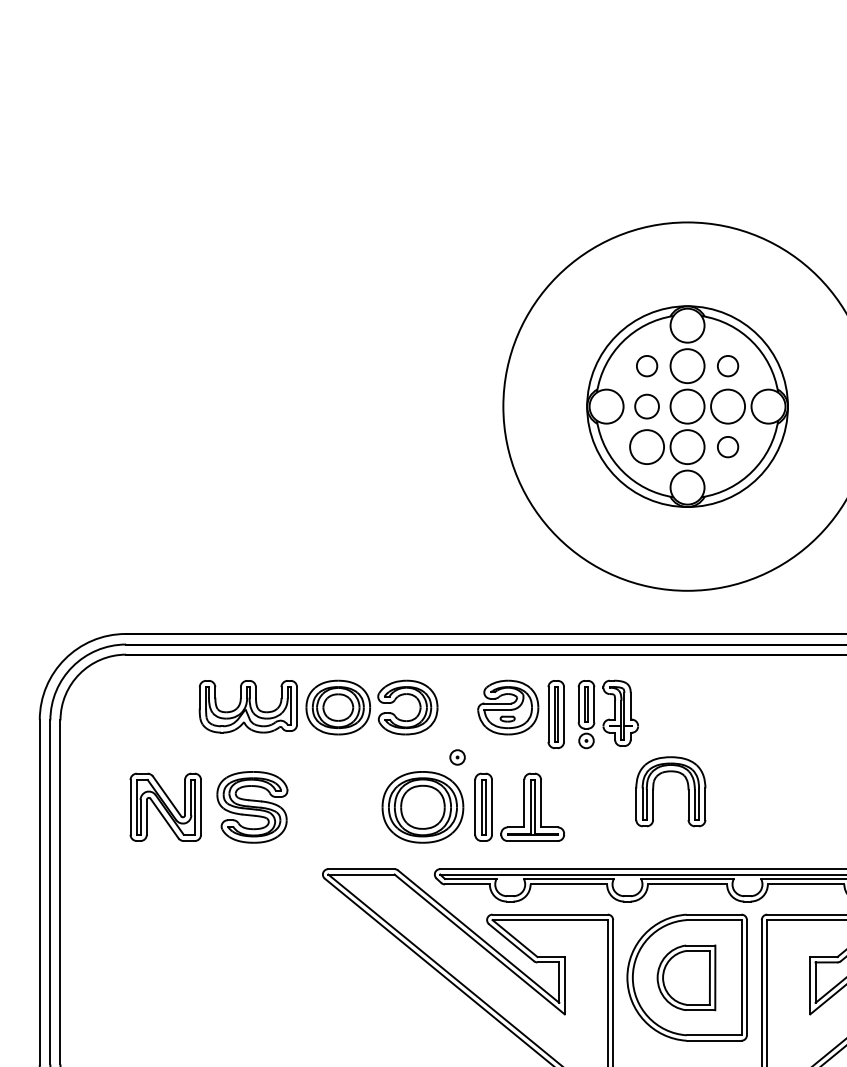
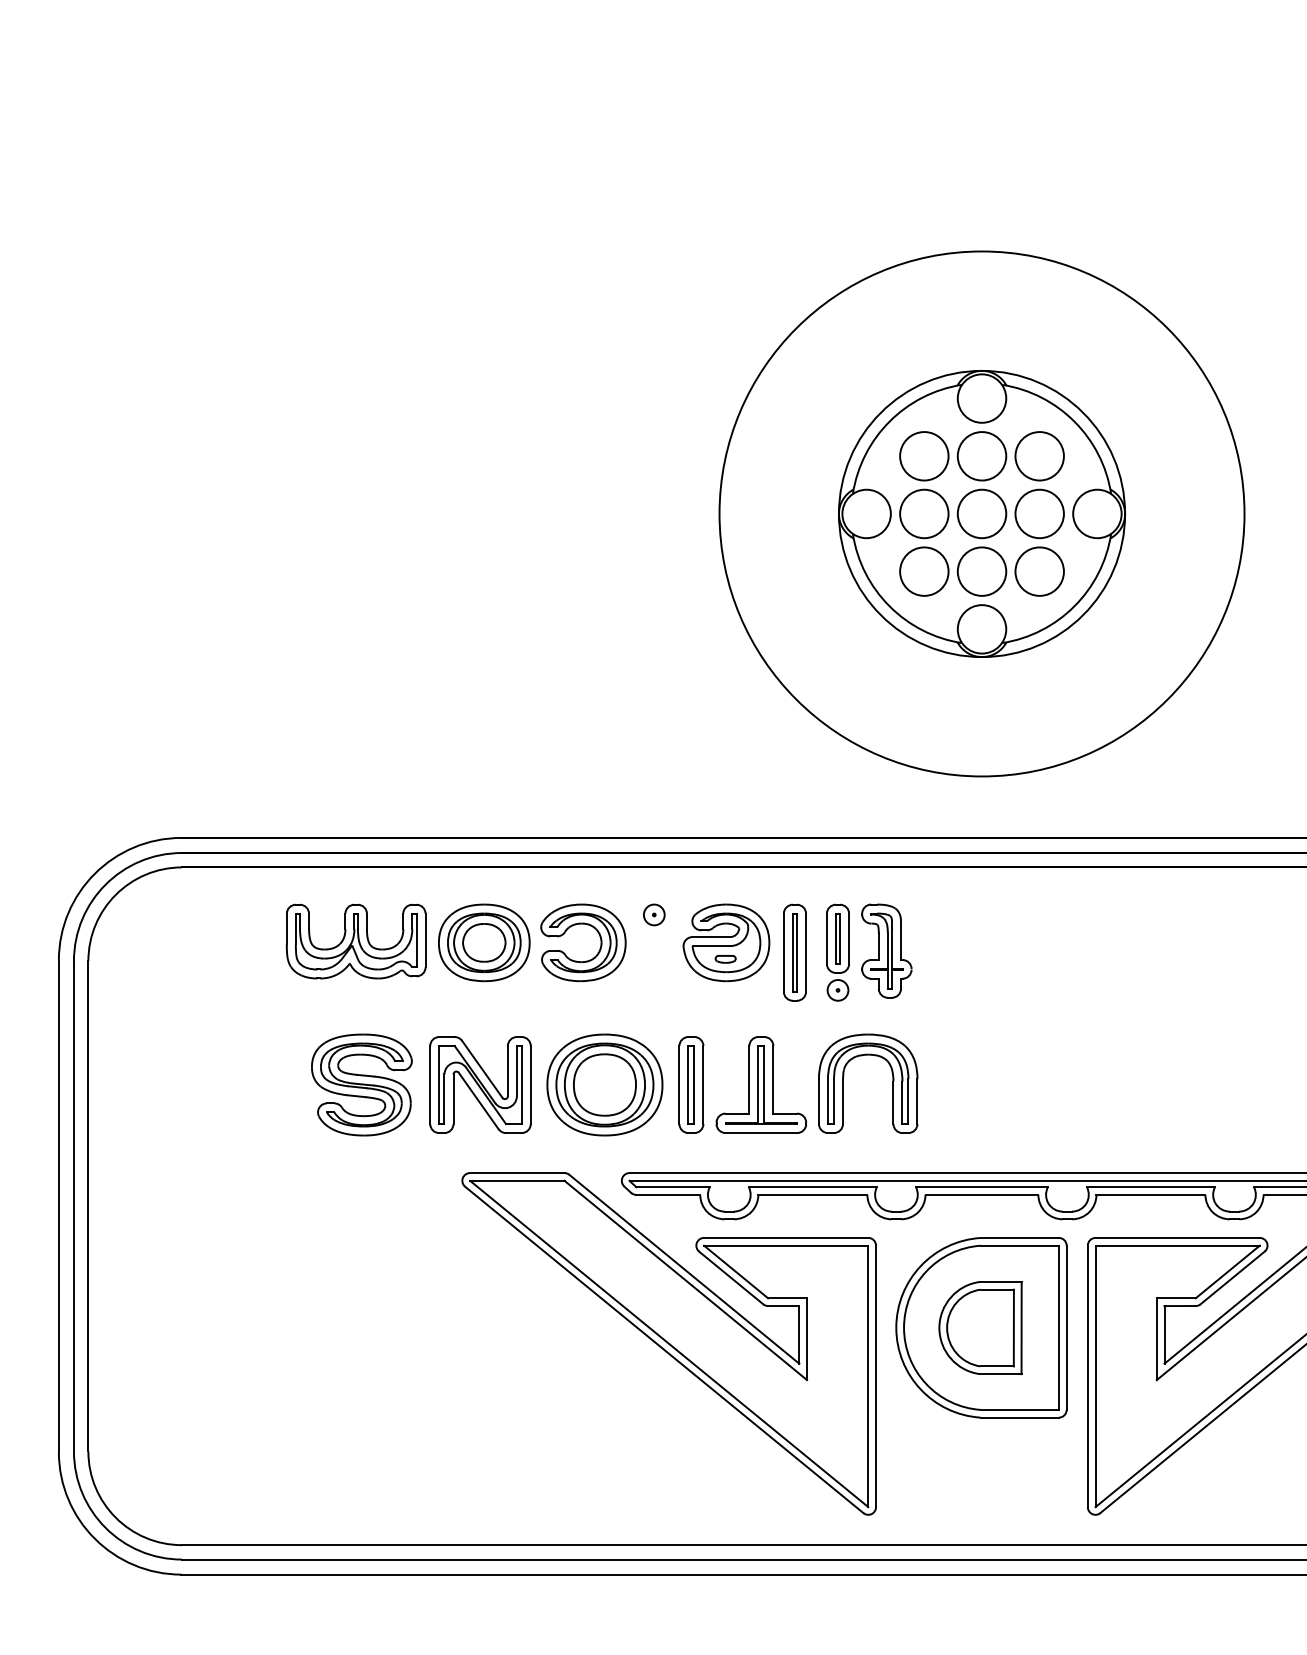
circle: (647, 366) -> (924, 456), size x1.67
circle: (727, 366) -> (1039, 456), size x1.67
circle: (647, 406) -> (924, 513), size x1.43
circle: (727, 447) -> (1039, 571), size x1.67
part: (457, 757) -> (654, 914), moved
part: (687, 791) -> (892, 1083), moved
part: (165, 806) -> (480, 1084), moved

